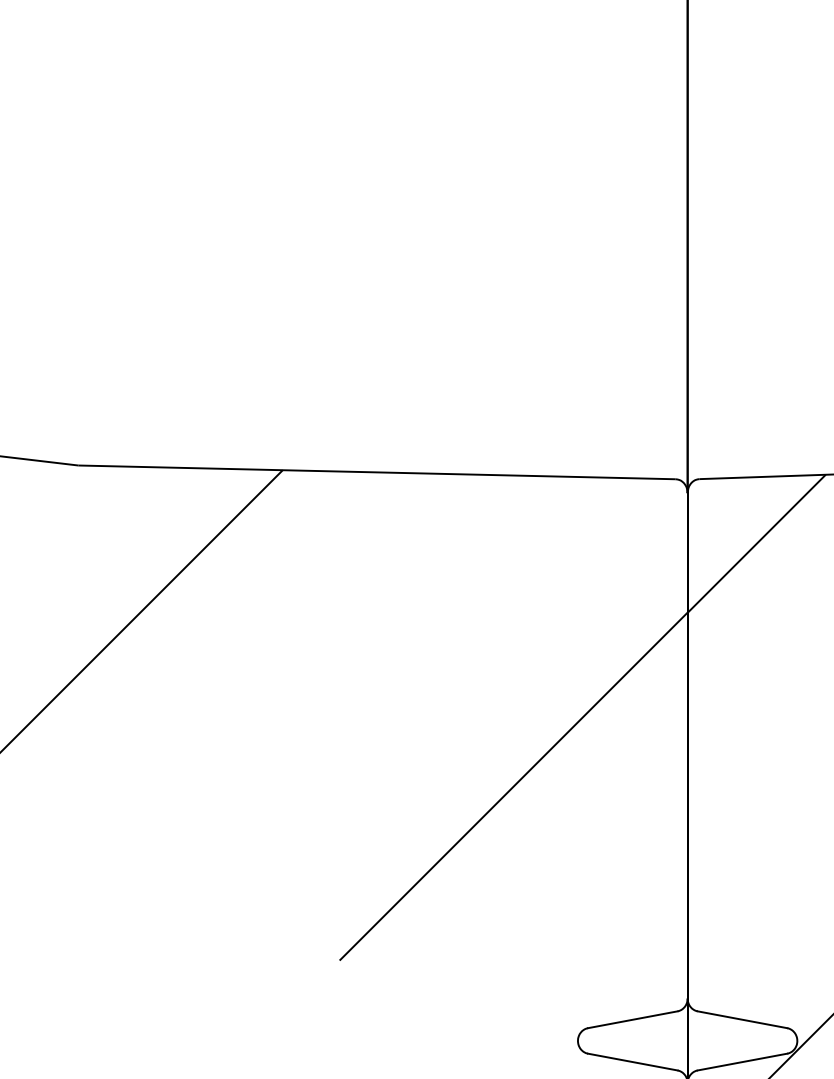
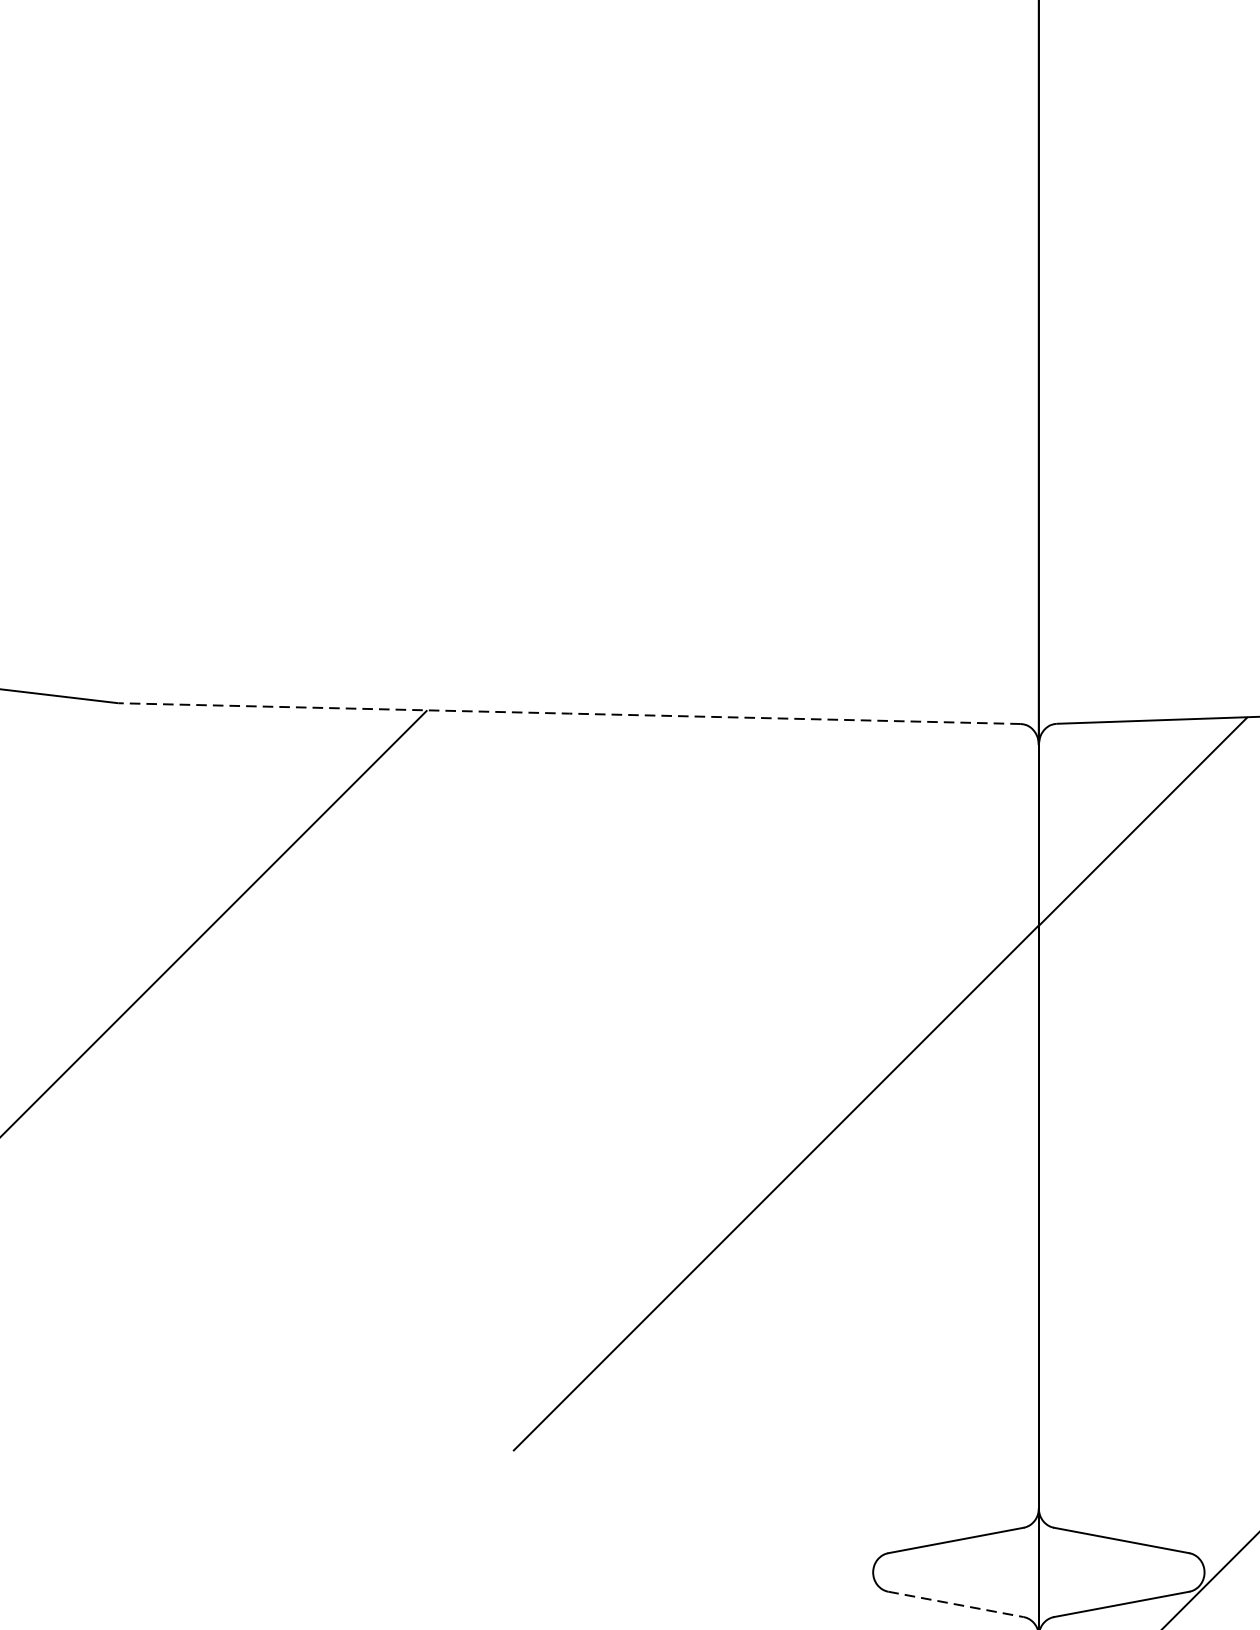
line: (377, 472) -> (570, 713), solid -> dashed
line: (632, 1062) -> (955, 1605), solid -> dashed

